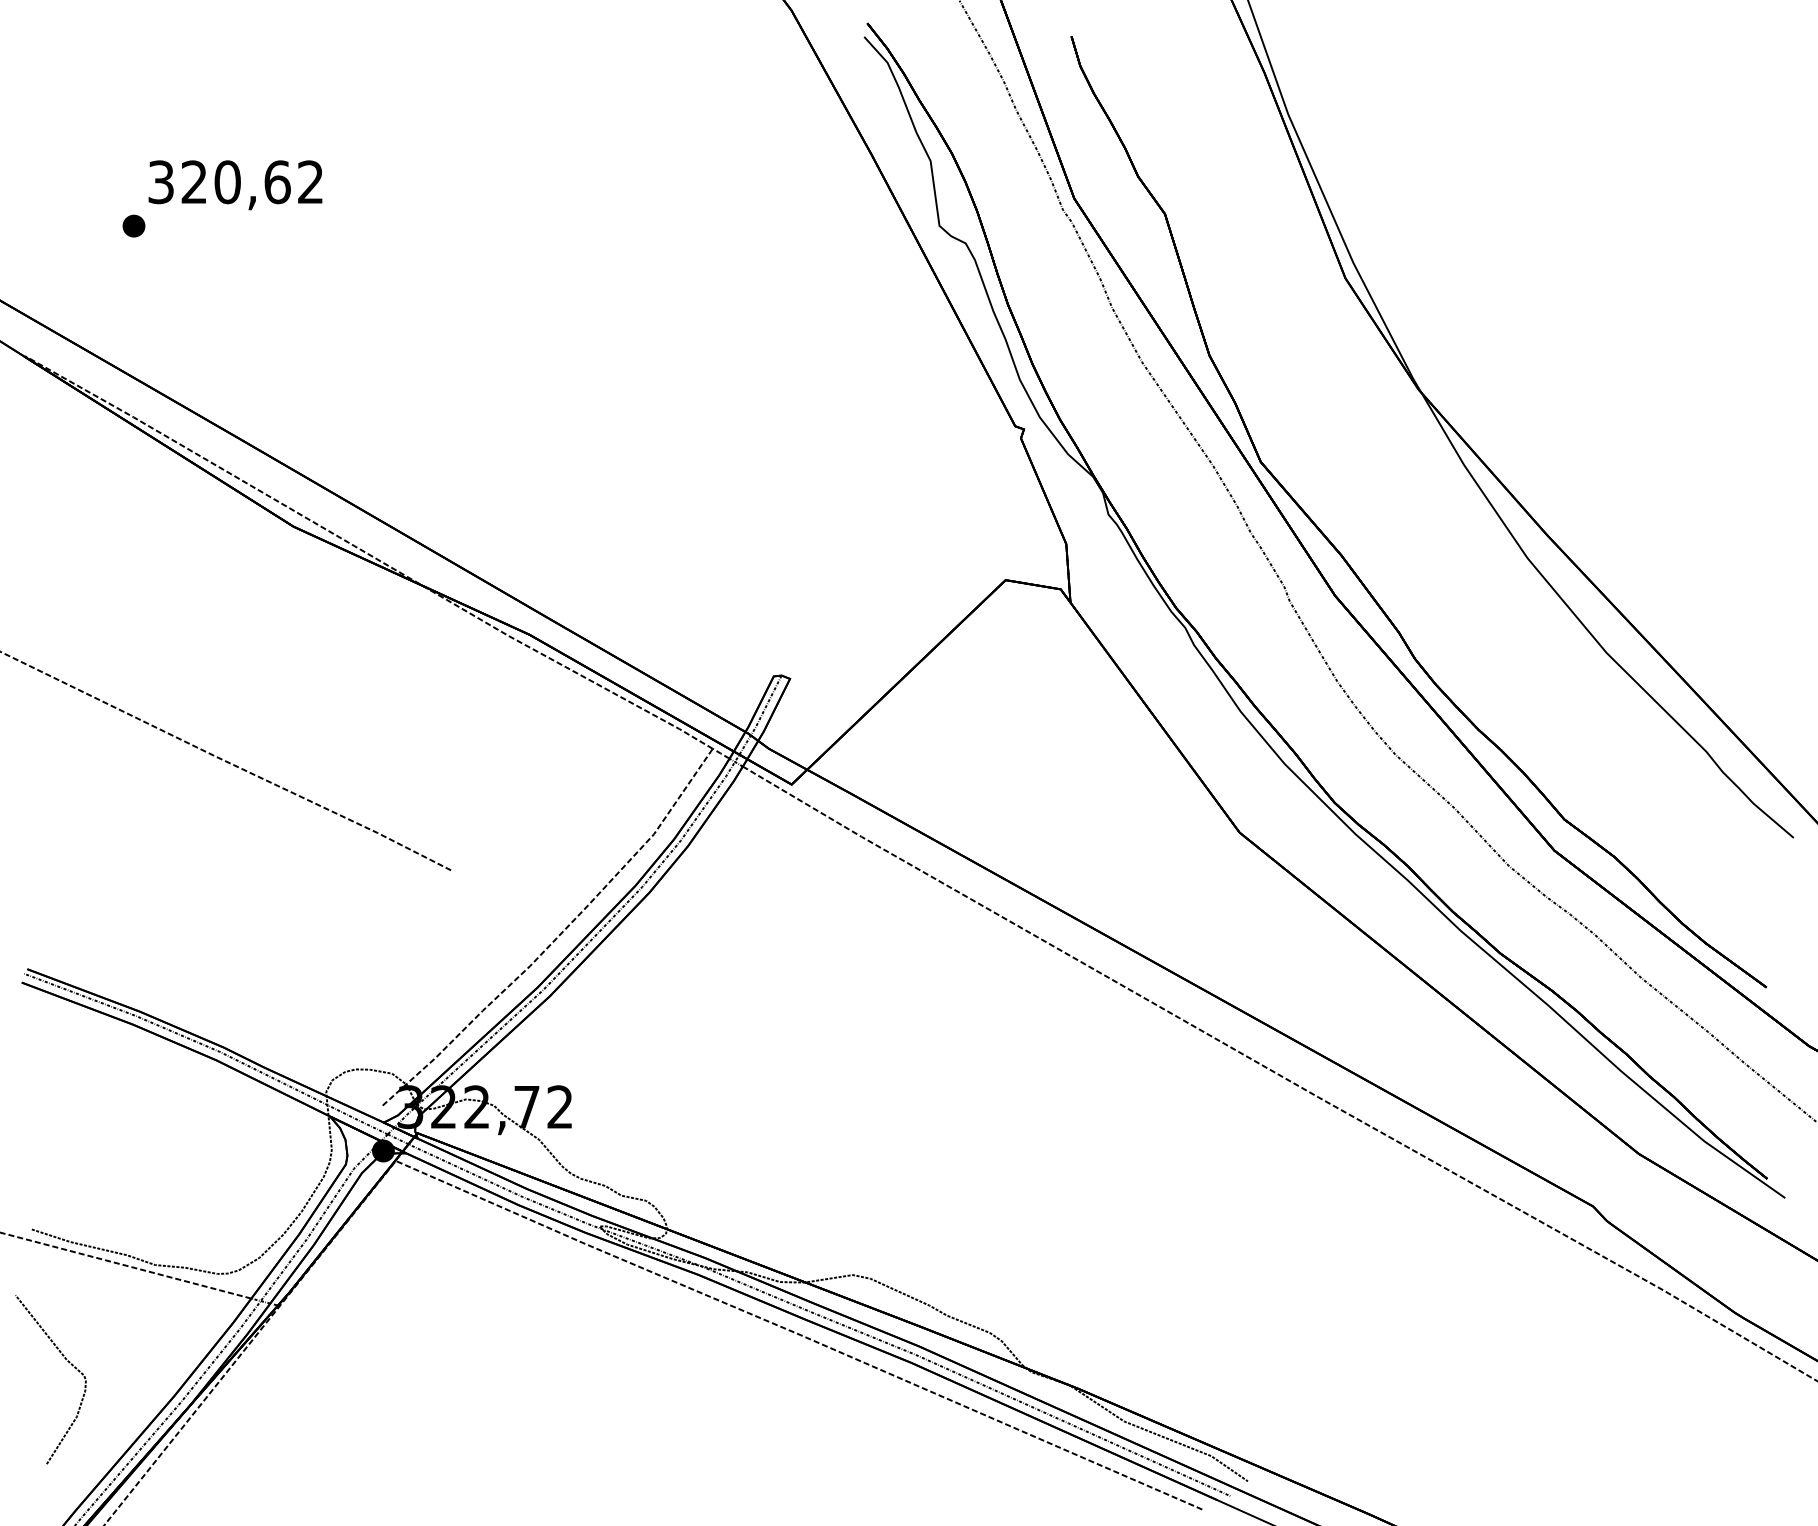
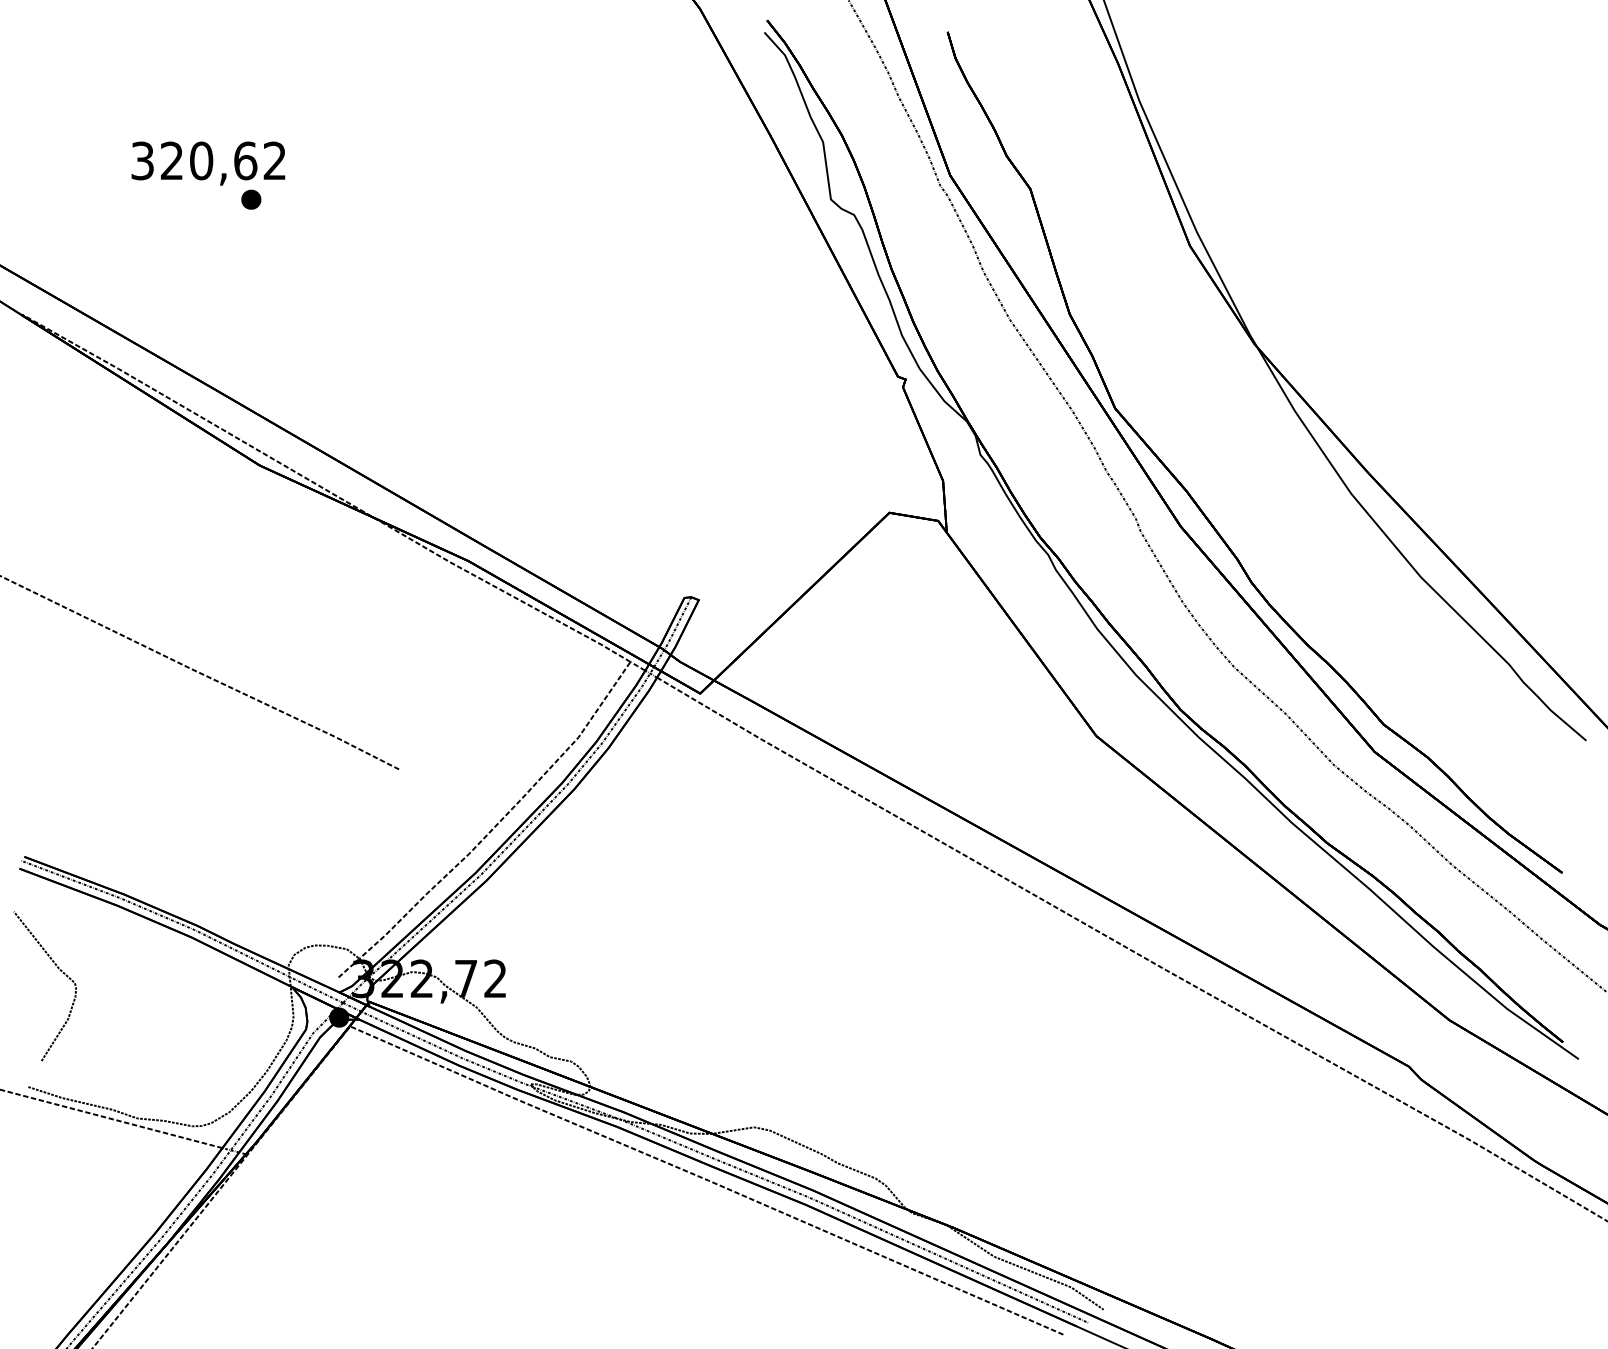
part: (133, 225) -> (250, 199), moved
curve: (67, 1361) -> (59, 970), moved

